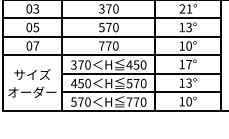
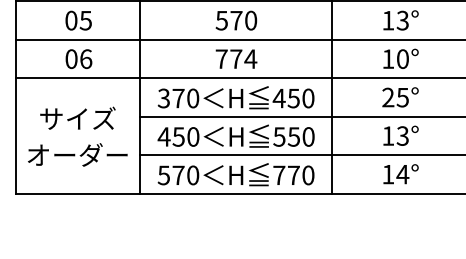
text: (36, 45) -> (86, 57), 07 -> 06
text: (115, 45) -> (250, 57), 770 -> 774
text: (185, 64) -> (395, 97), 17° -> 25°
text: (136, 83) -> (293, 136), 570 -> 550
text: (189, 101) -> (403, 174), 10° -> 14°

